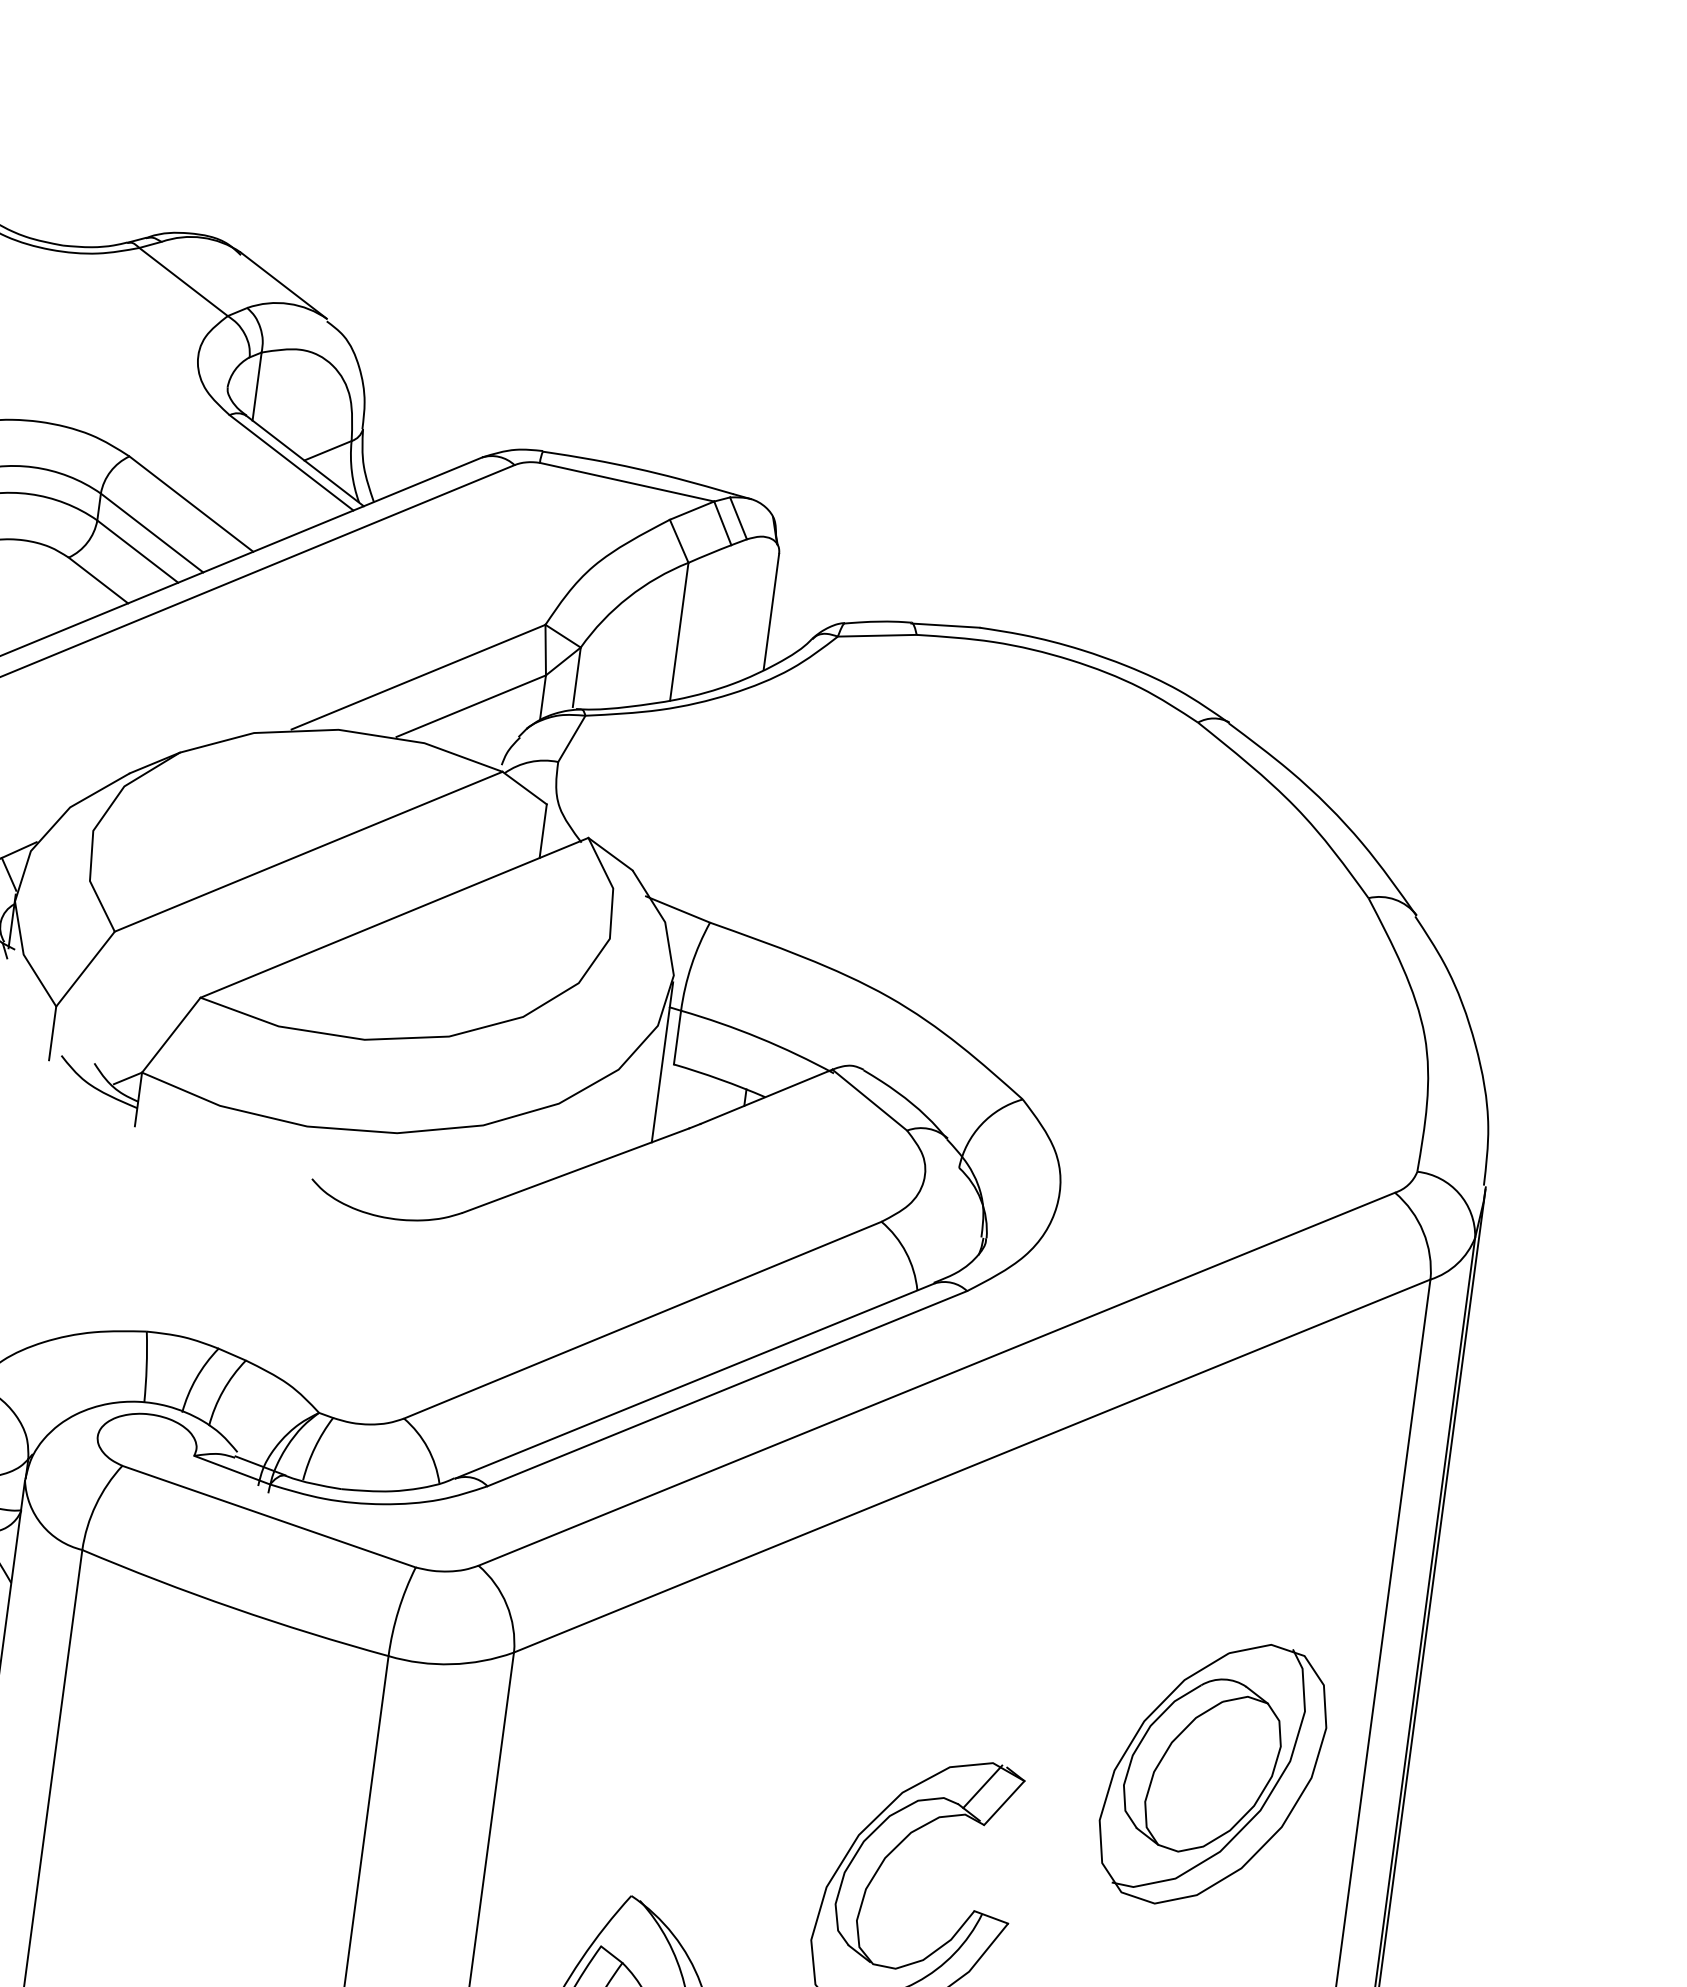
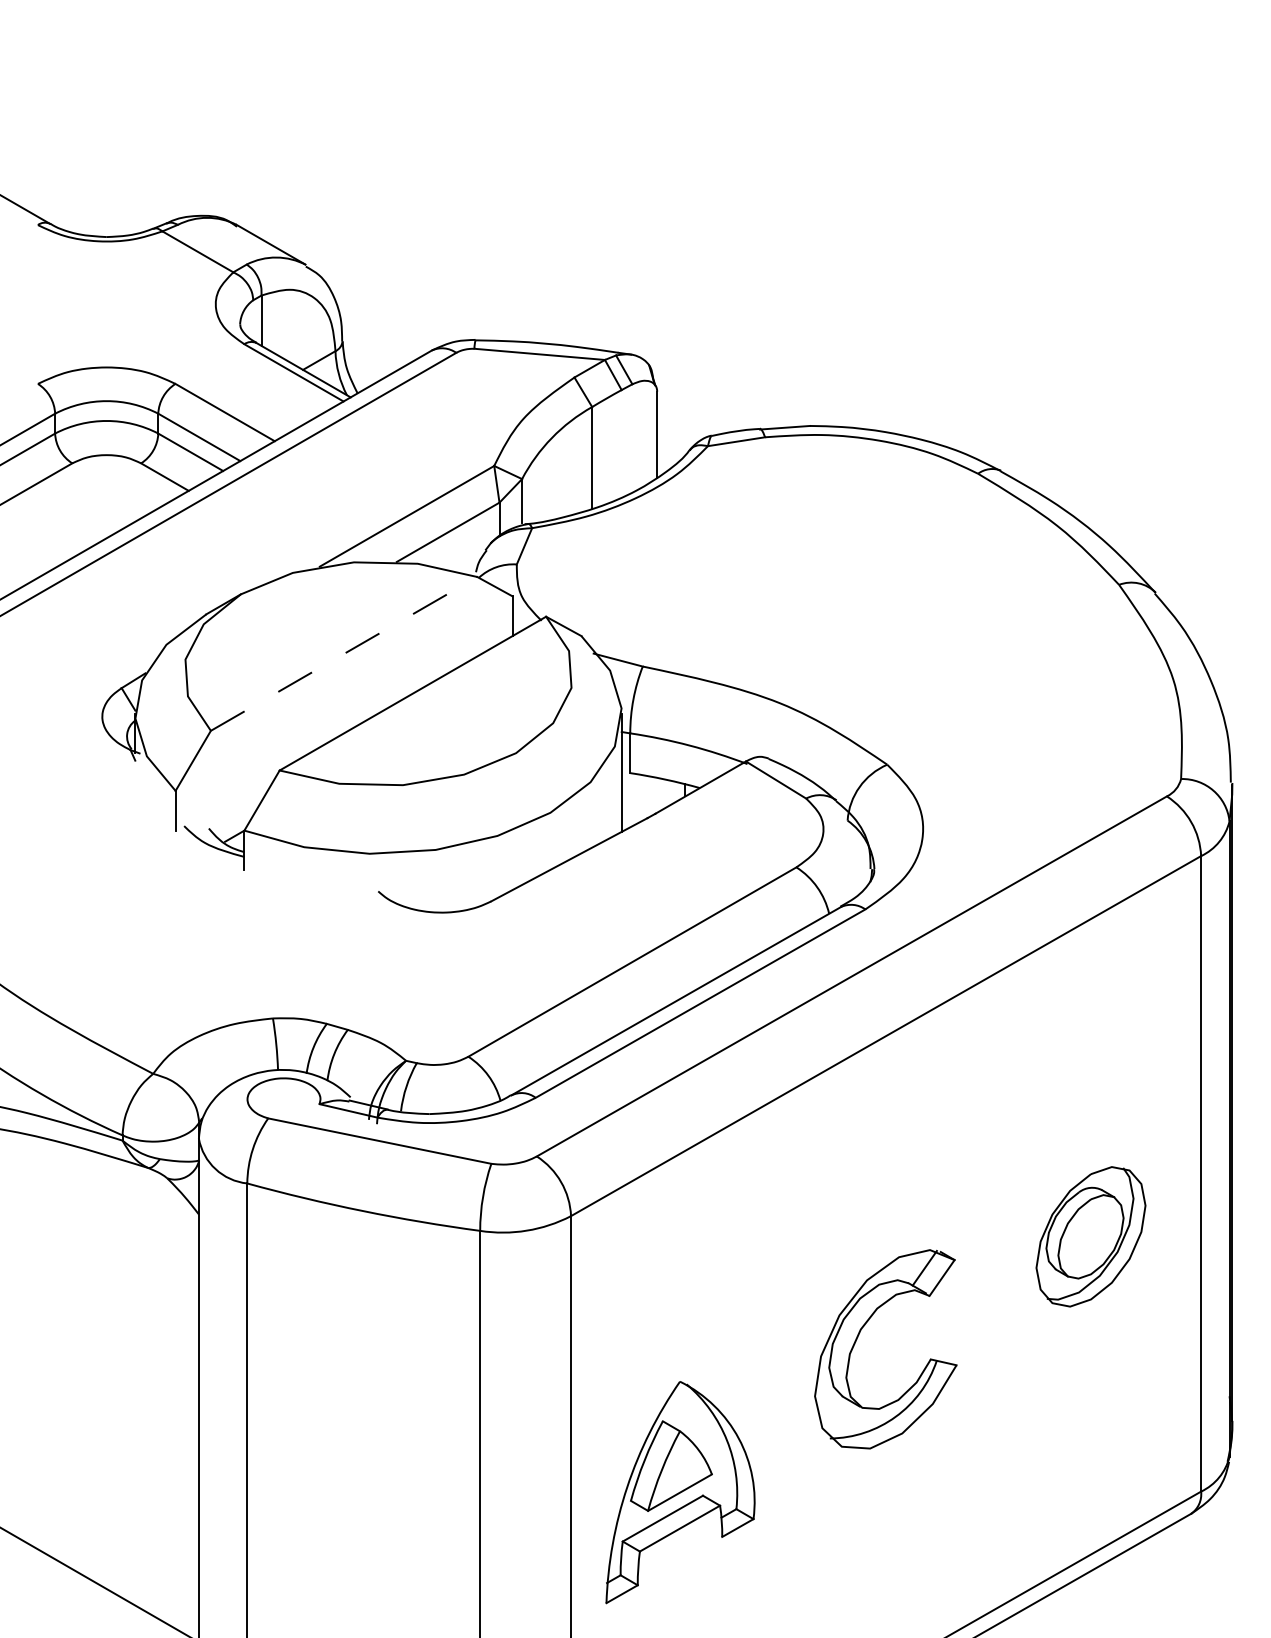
line: (309, 851) -> (344, 653), solid -> dashed
part: (1212, 1773) -> (1090, 1236), size x0.7

